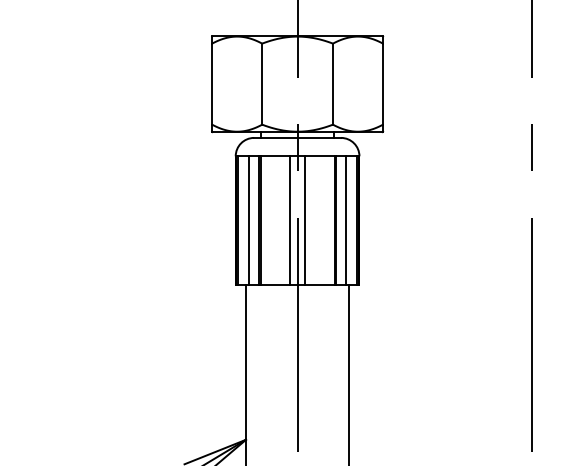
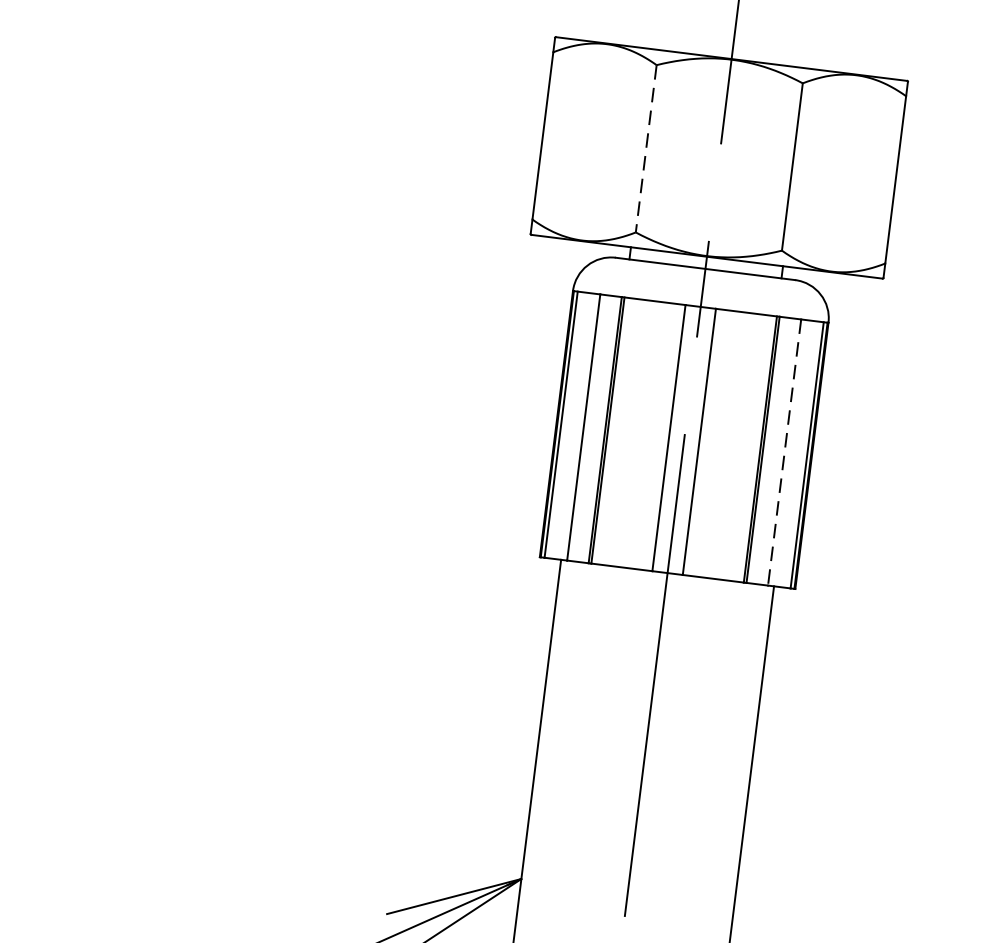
line: (262, 84) -> (646, 149), solid -> dashed
line: (346, 221) -> (784, 454), solid -> dashed

